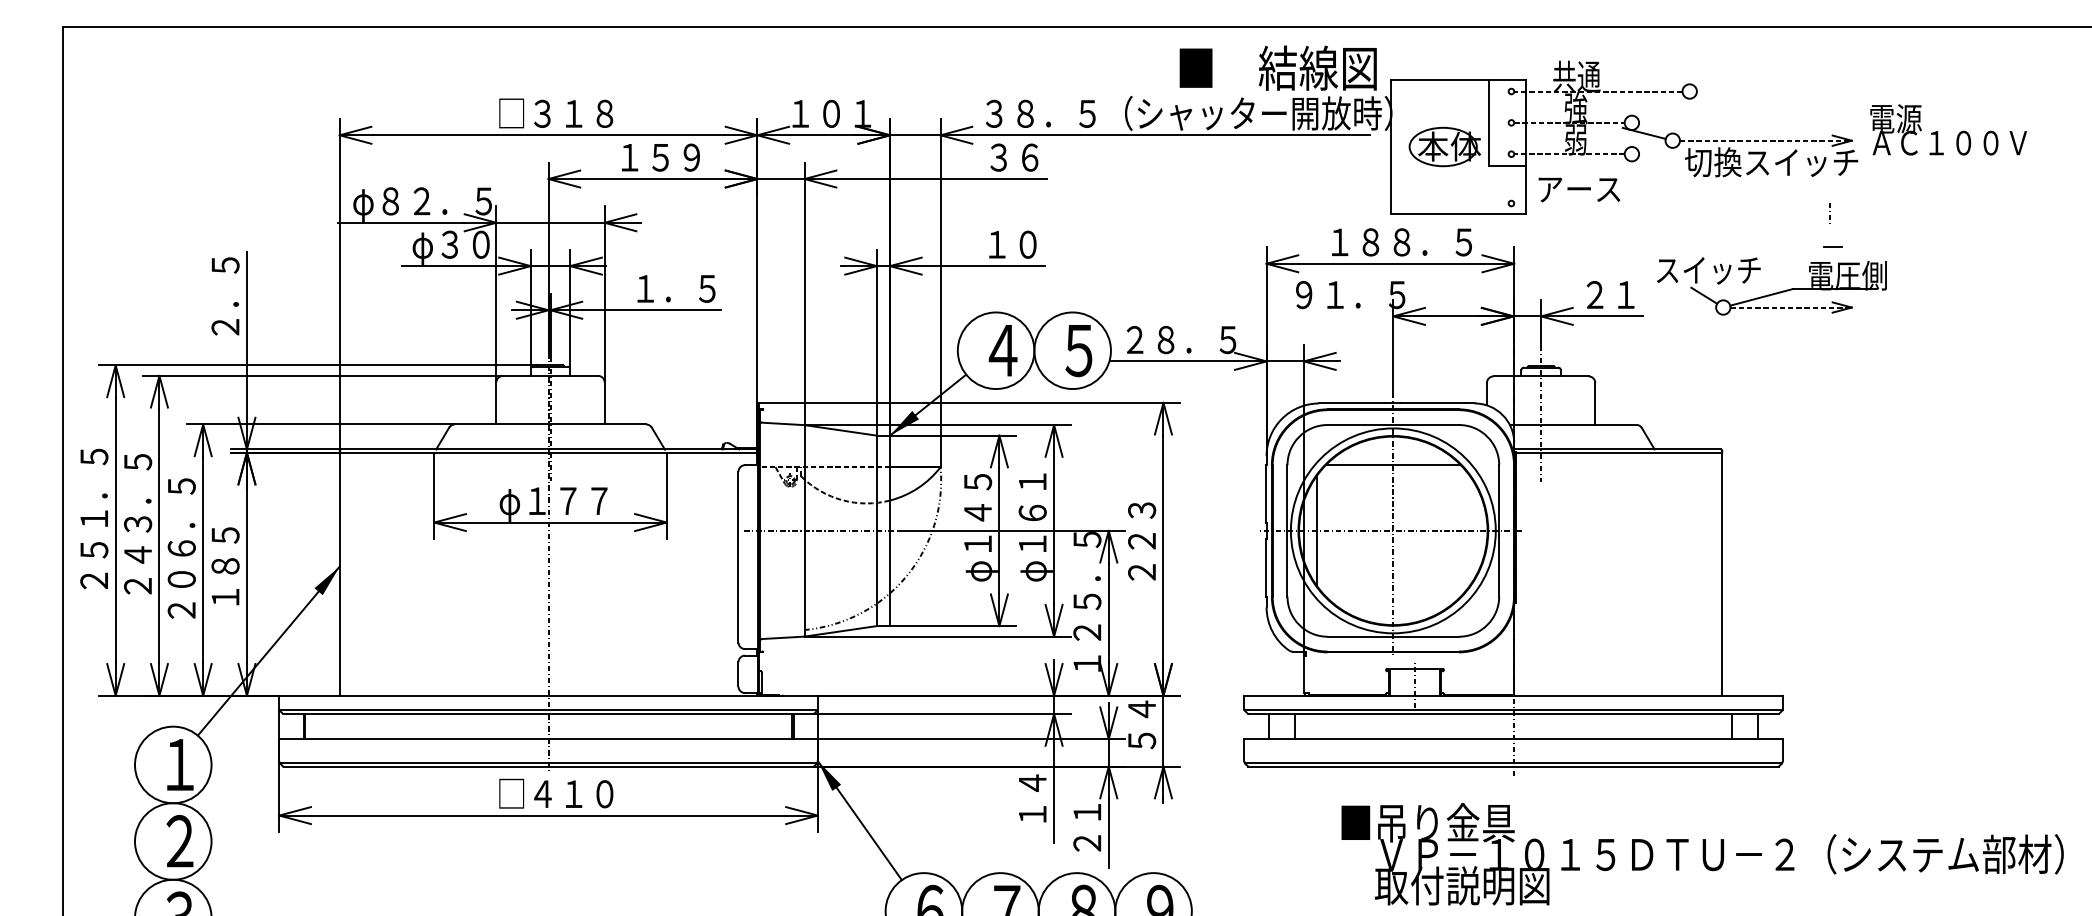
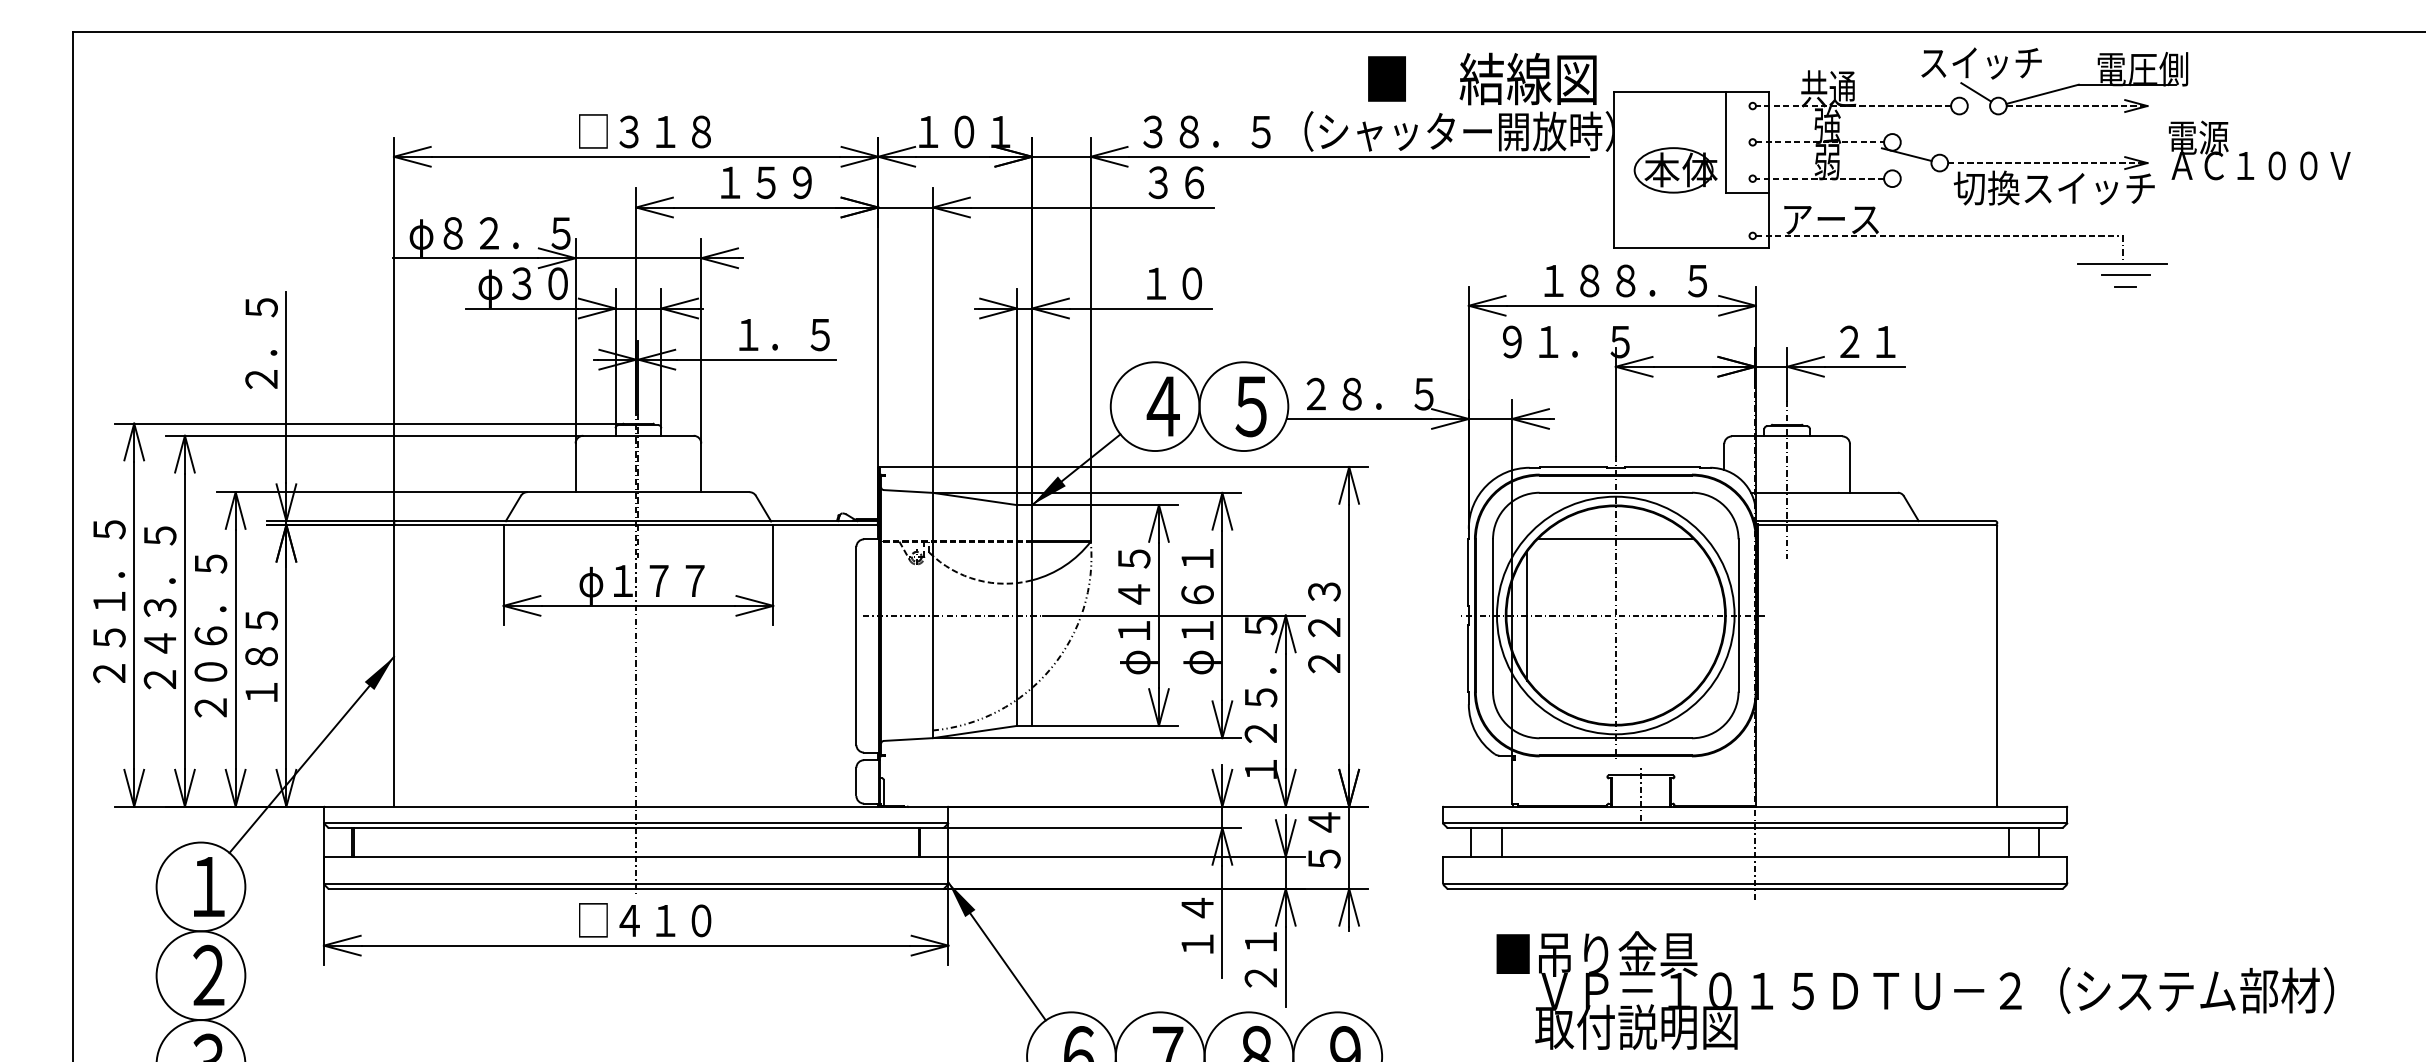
line: (1670, 203) -> (1937, 235), added
line: (1830, 228) -> (2122, 264), added
line: (1833, 237) -> (2126, 275), added
part: (1771, 293) -> (2054, 89), moved
text: (1702, 854) -> (1915, 990), moved

